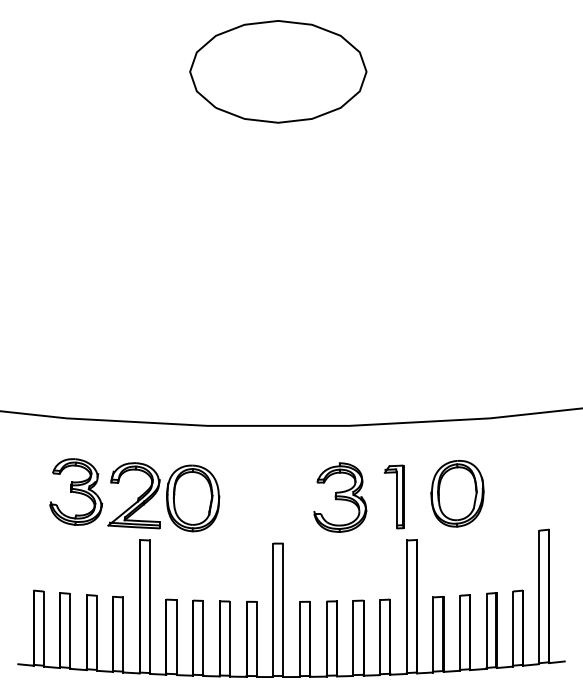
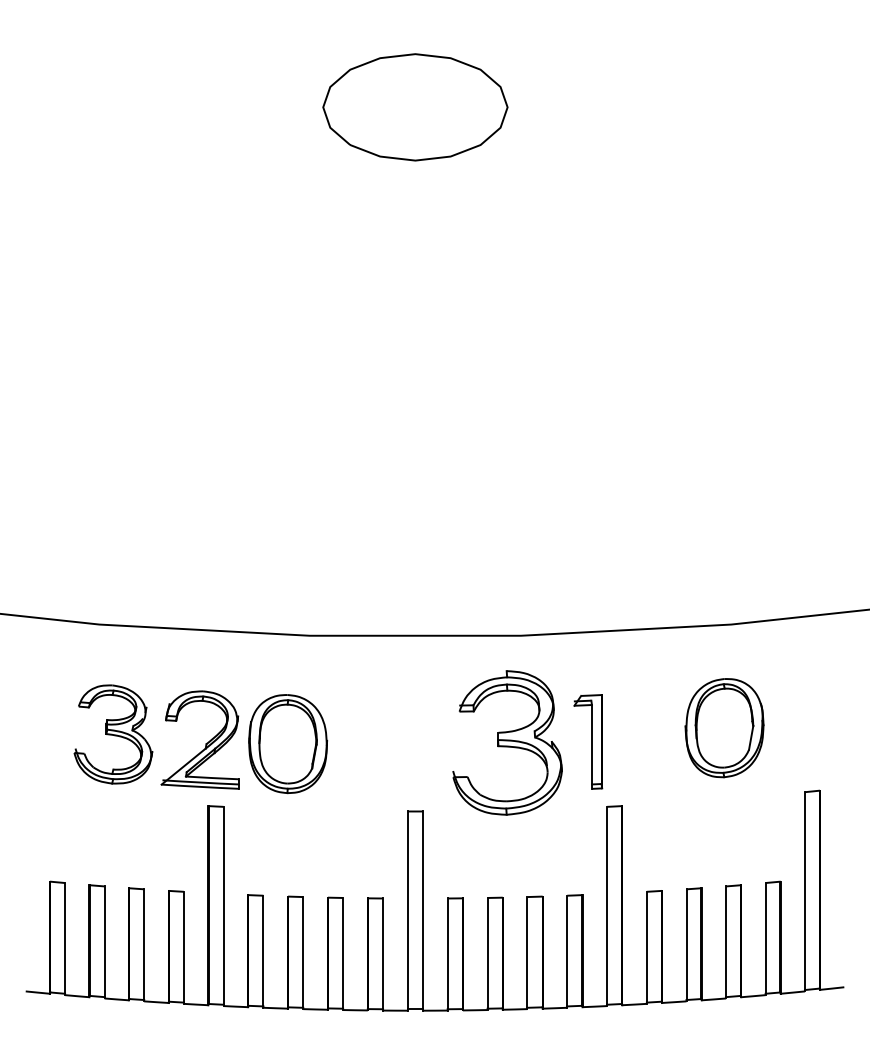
part: (278, 71) -> (415, 106), size x0.7
part: (457, 493) -> (724, 727), moved
part: (340, 497) -> (508, 742), size x1.4

